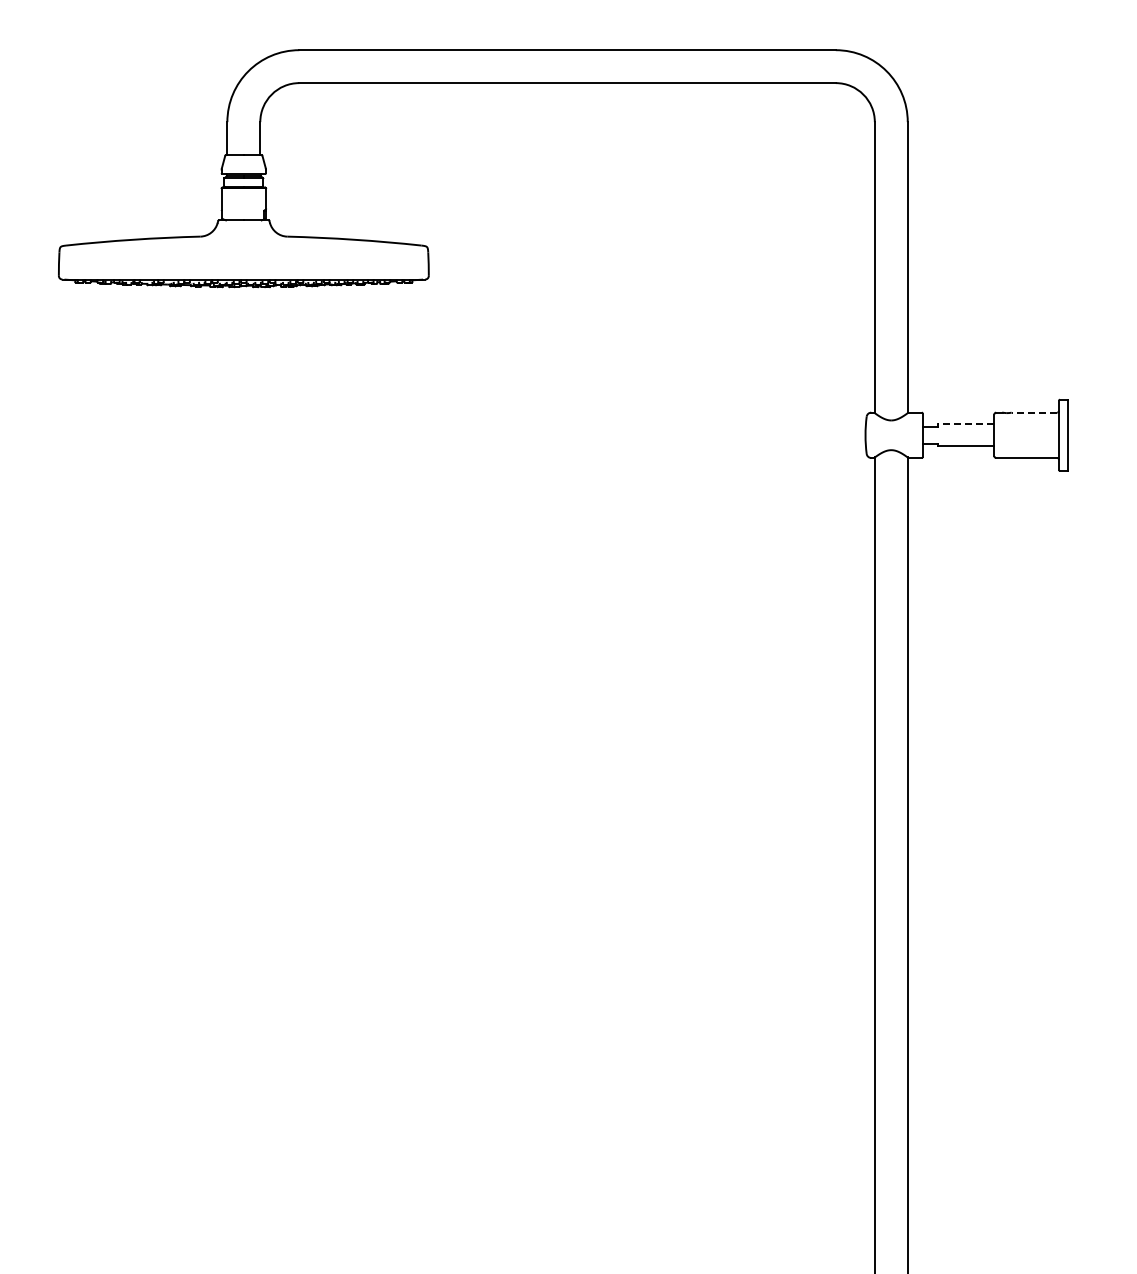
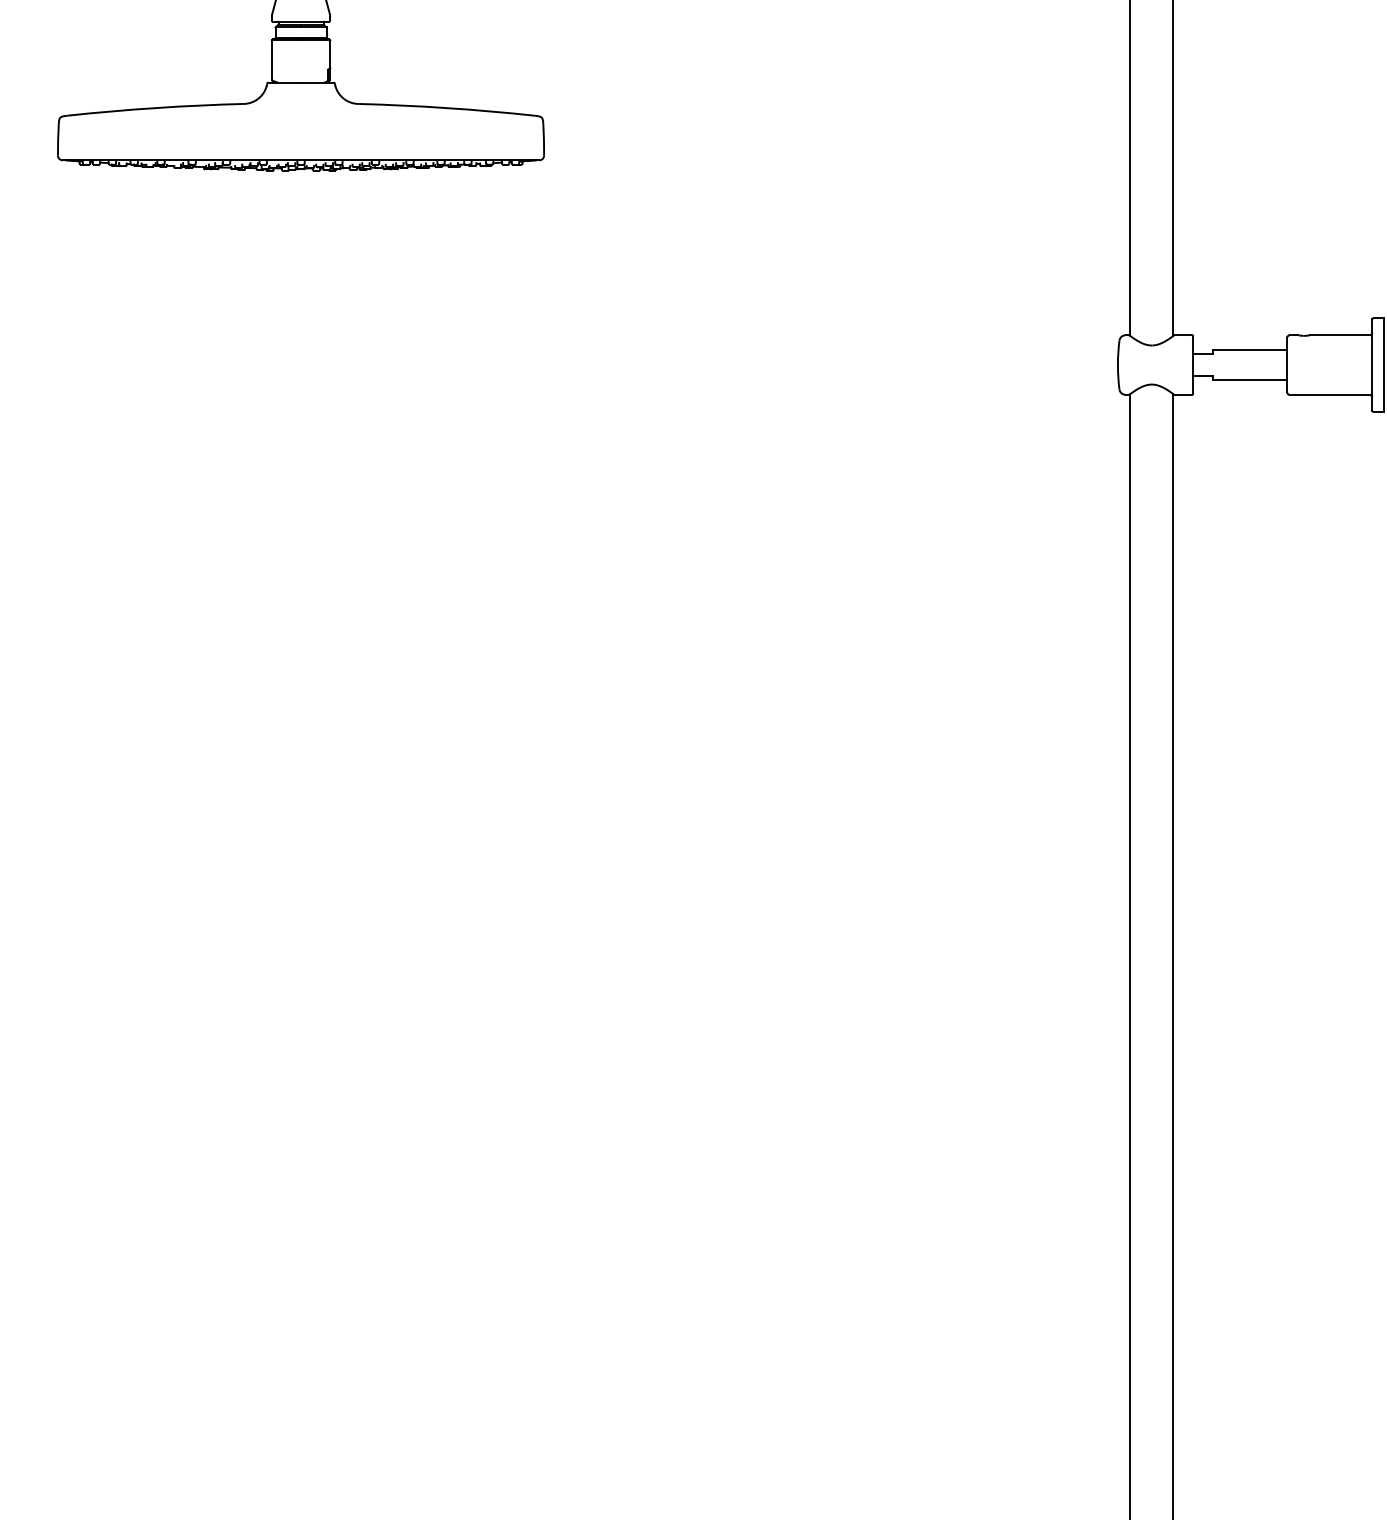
line: (1034, 412) -> (1339, 335), dashed -> solid
line: (965, 424) -> (1249, 350), dashed -> solid

